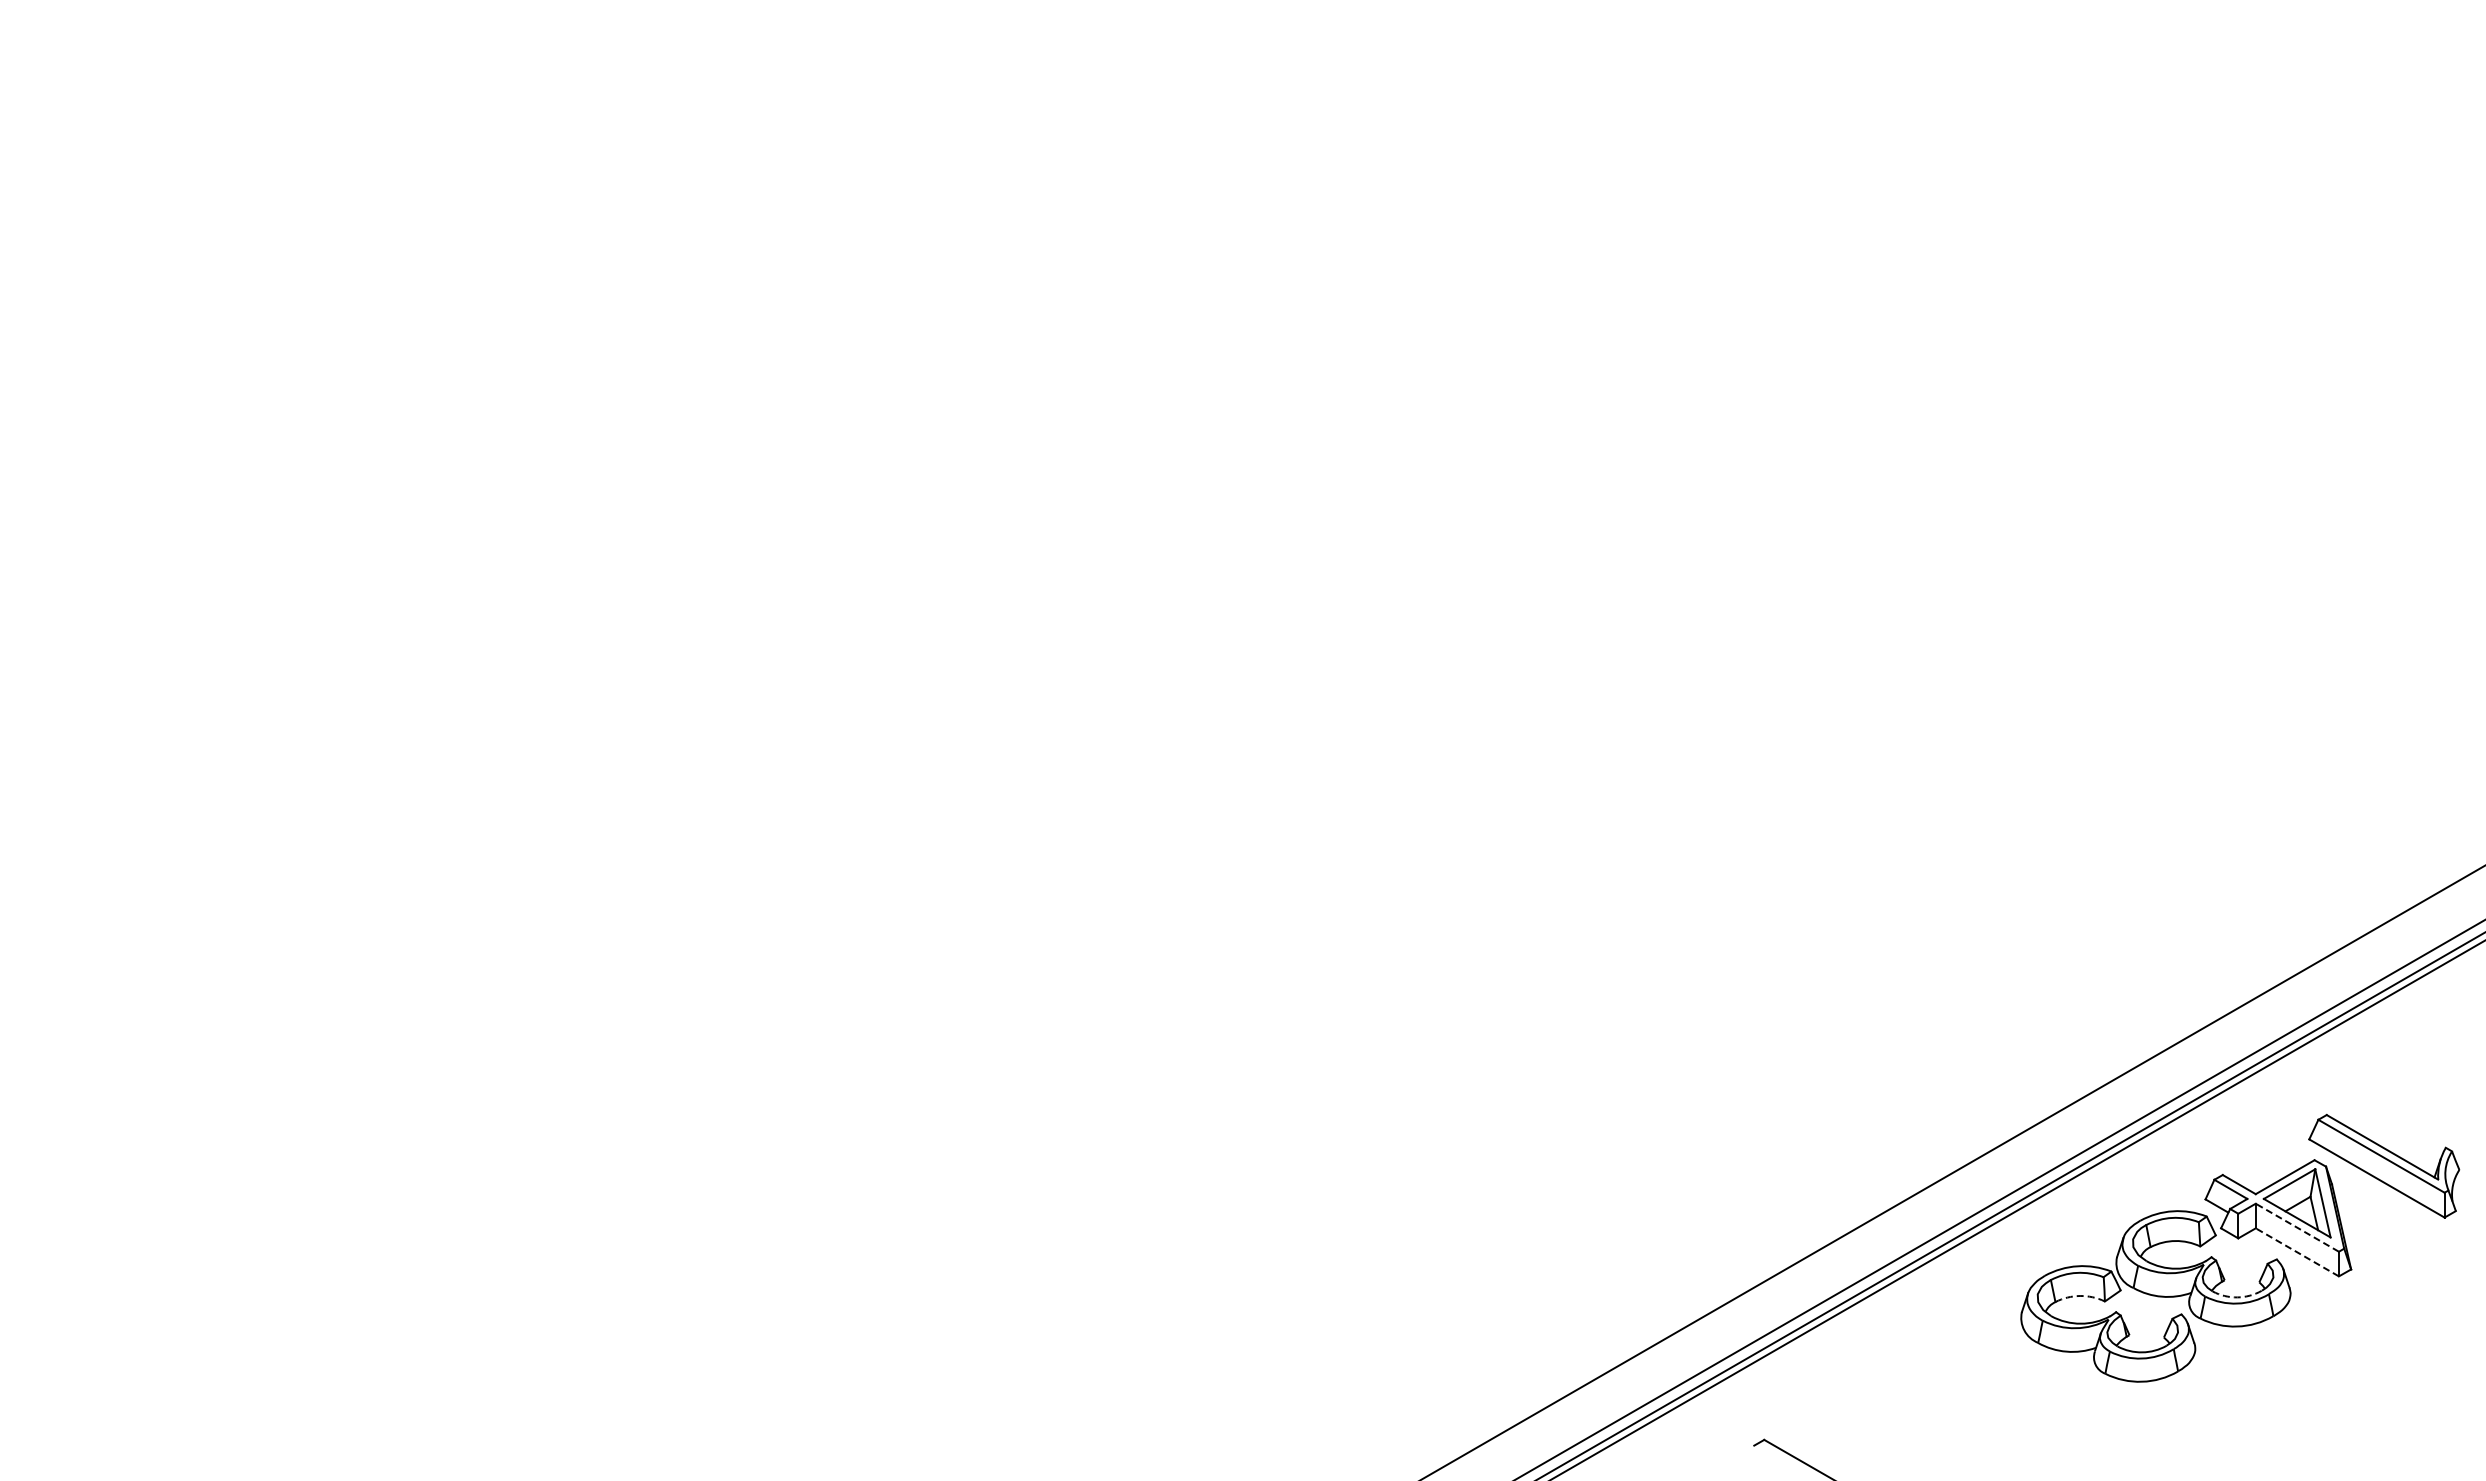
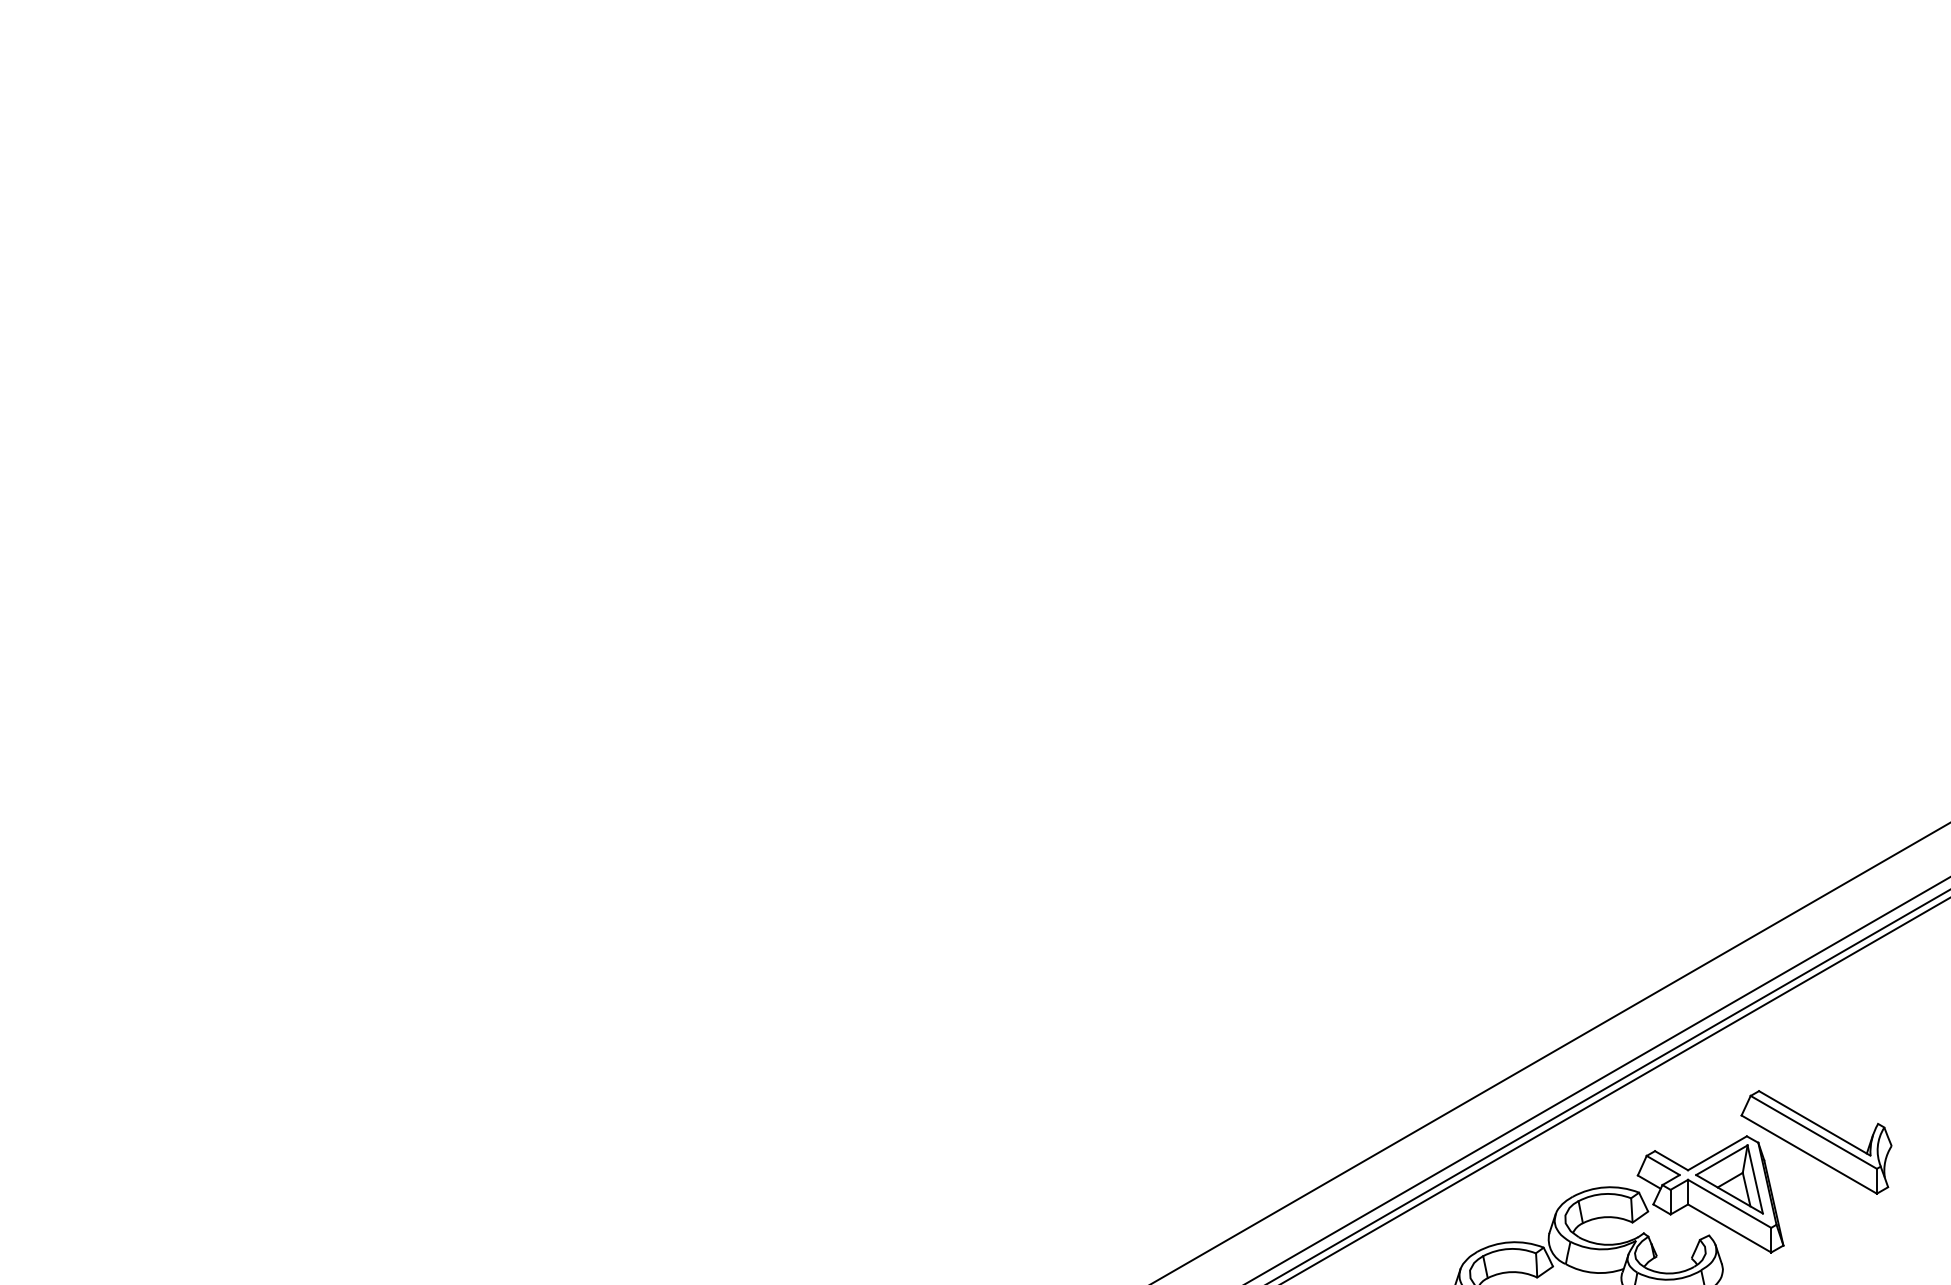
line: (2296, 1227) -> (1728, 1203), dashed -> solid
line: (2296, 1252) -> (1728, 1228), dashed -> solid
arc: (2080, 1296) -> (1512, 1272), dashed -> solid
arc: (2237, 1297) -> (1669, 1273), dashed -> solid

